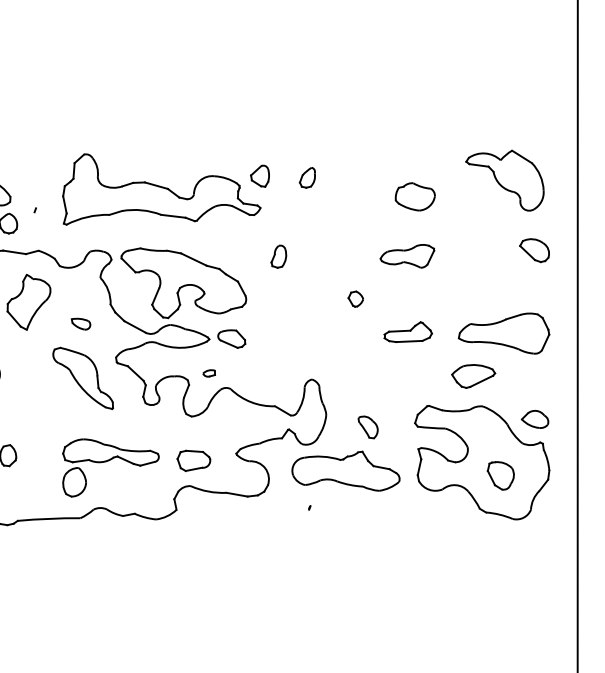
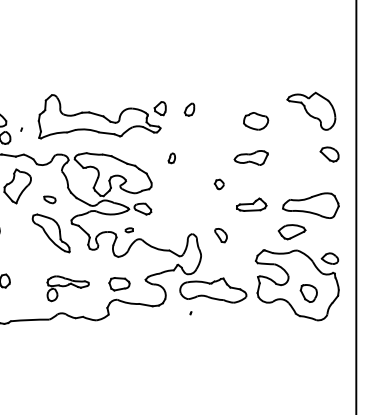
part: (278, 257) -> (171, 158), size x0.7
part: (367, 427) -> (220, 235), moved
part: (109, 467) -> (67, 288), size x0.7

